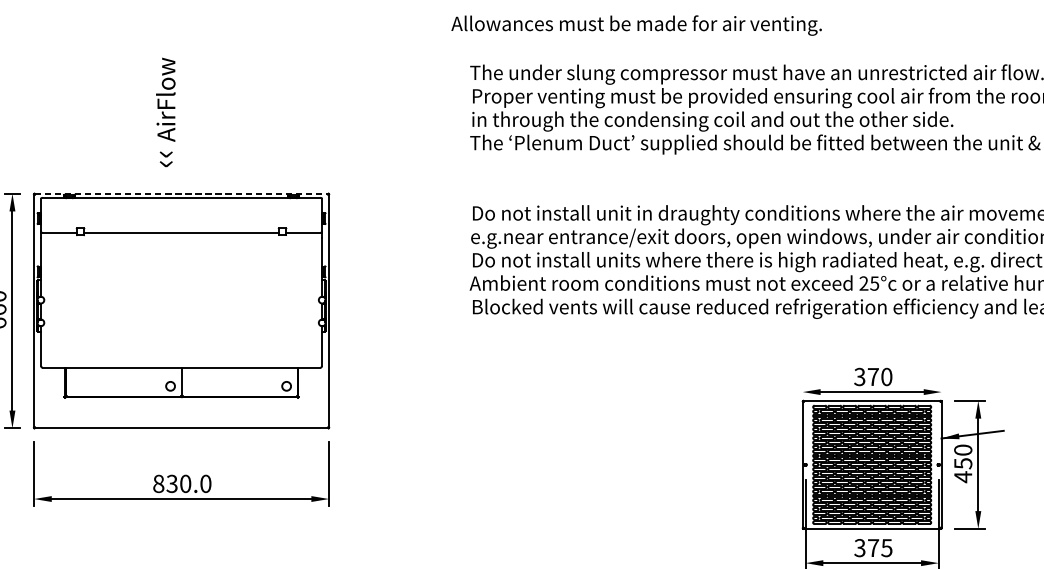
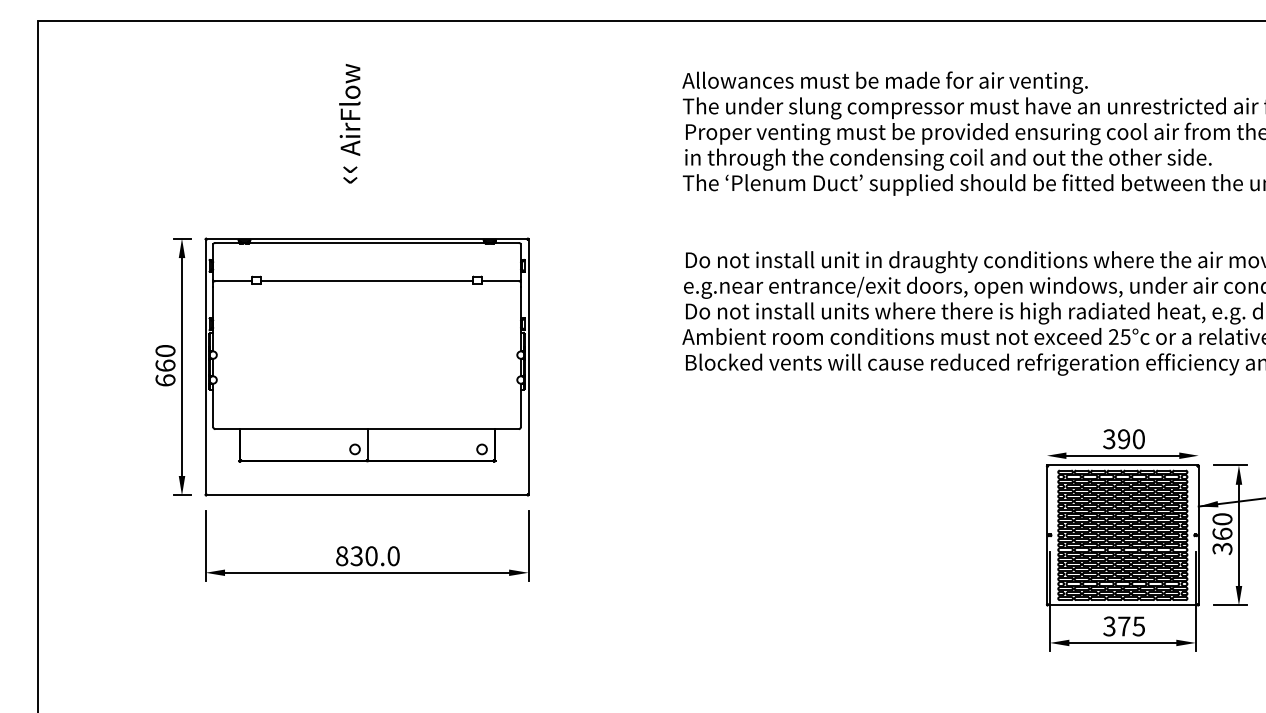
text: (636, 25) -> (884, 82), moved
text: (165, 112) -> (349, 123), moved
line: (181, 193) -> (367, 238), dashed -> solid
text: (873, 377) -> (1124, 439), 370 -> 390
text: (963, 470) -> (1222, 541), 450 -> 360

